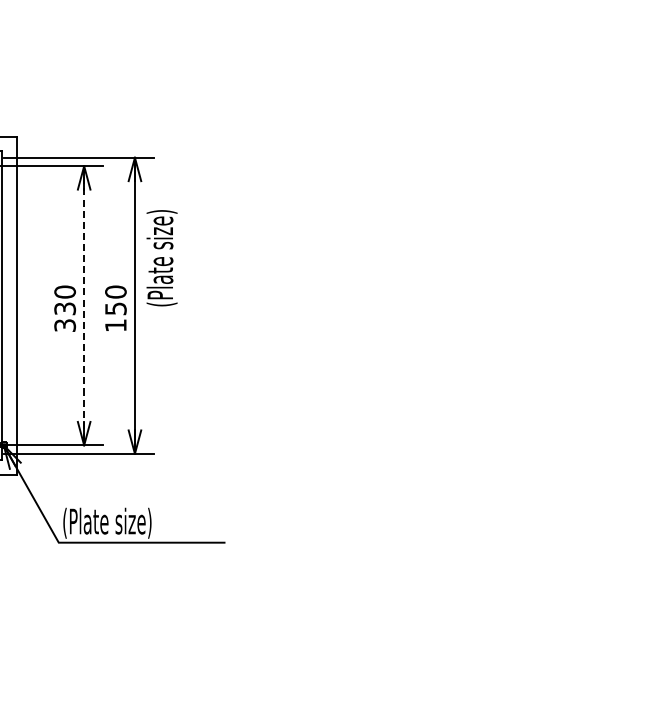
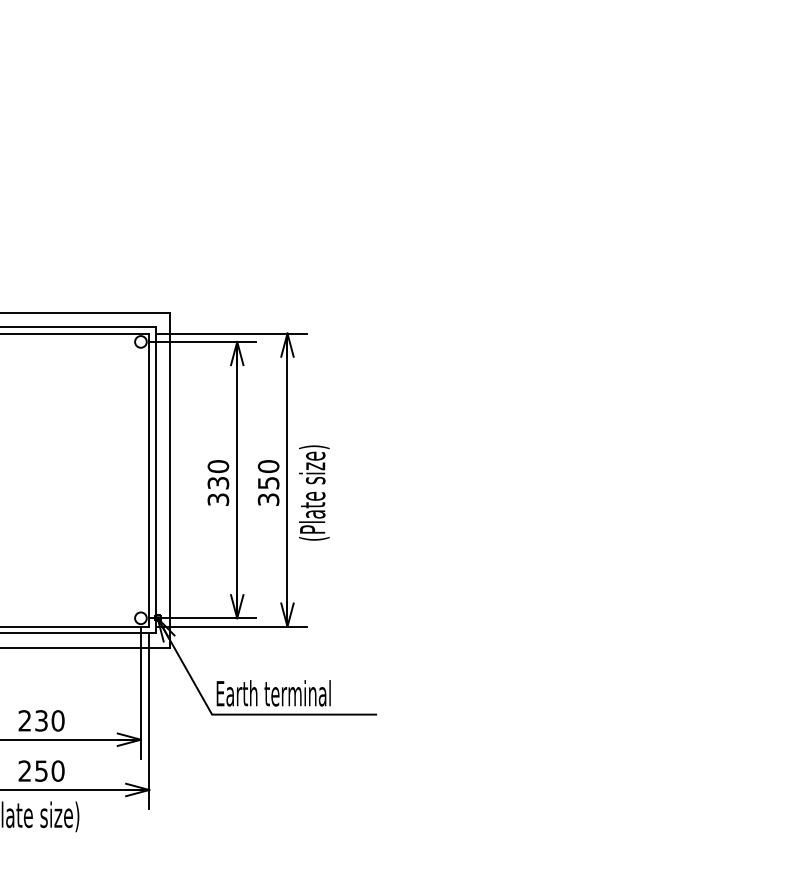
text: (162, 257) -> (314, 492), moved
line: (84, 306) -> (237, 480), dashed -> solid
text: (115, 325) -> (268, 499), 150 -> 350
text: (120, 523) -> (273, 695), (Plate size) -> Earth terminal

